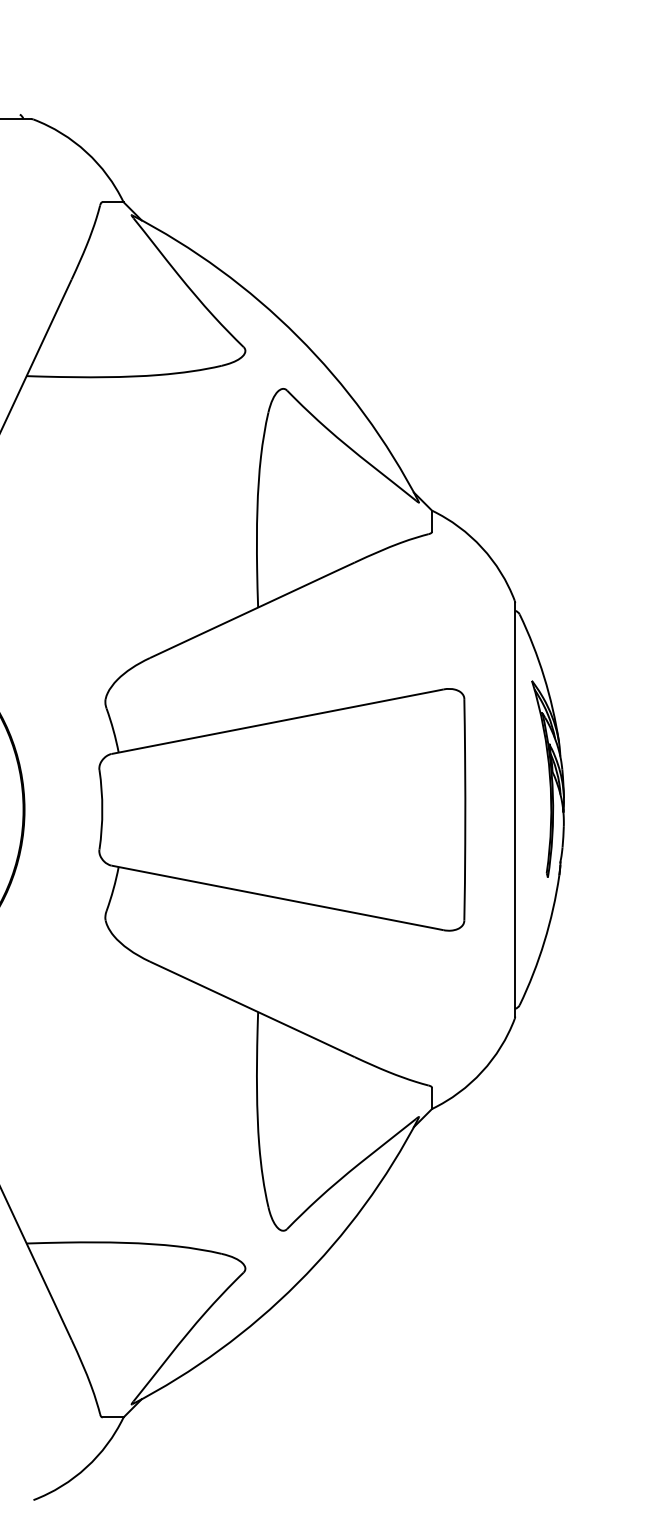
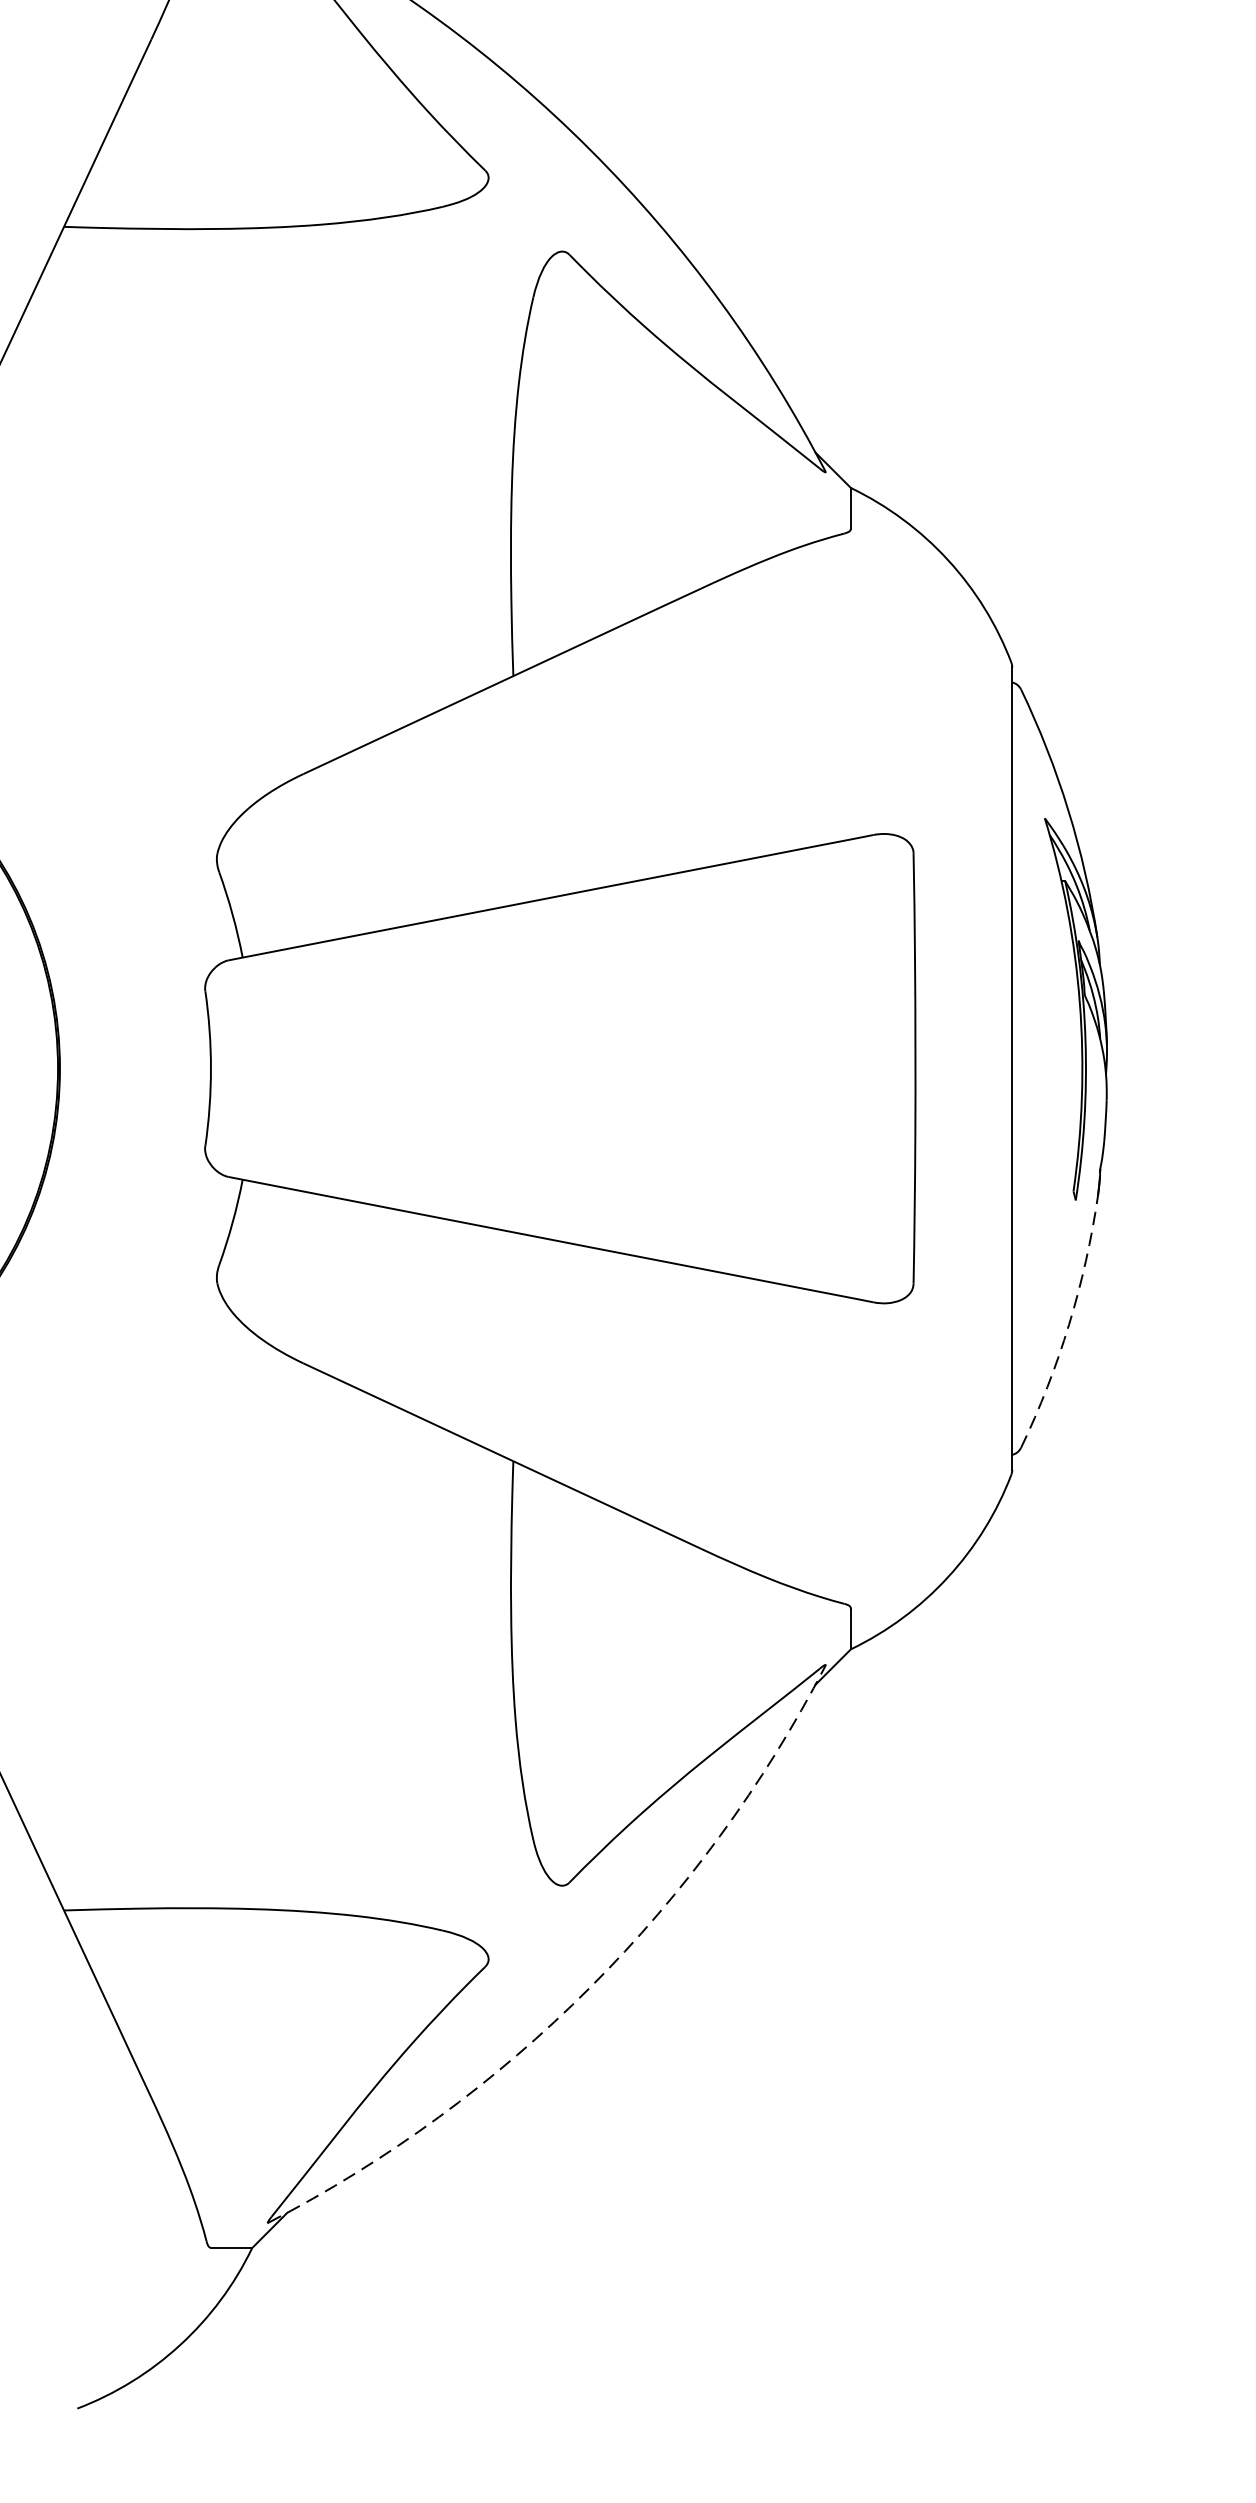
arc: (544, 941) -> (1069, 1324), solid -> dashed
arc: (297, 1283) -> (589, 1988), solid -> dashed

